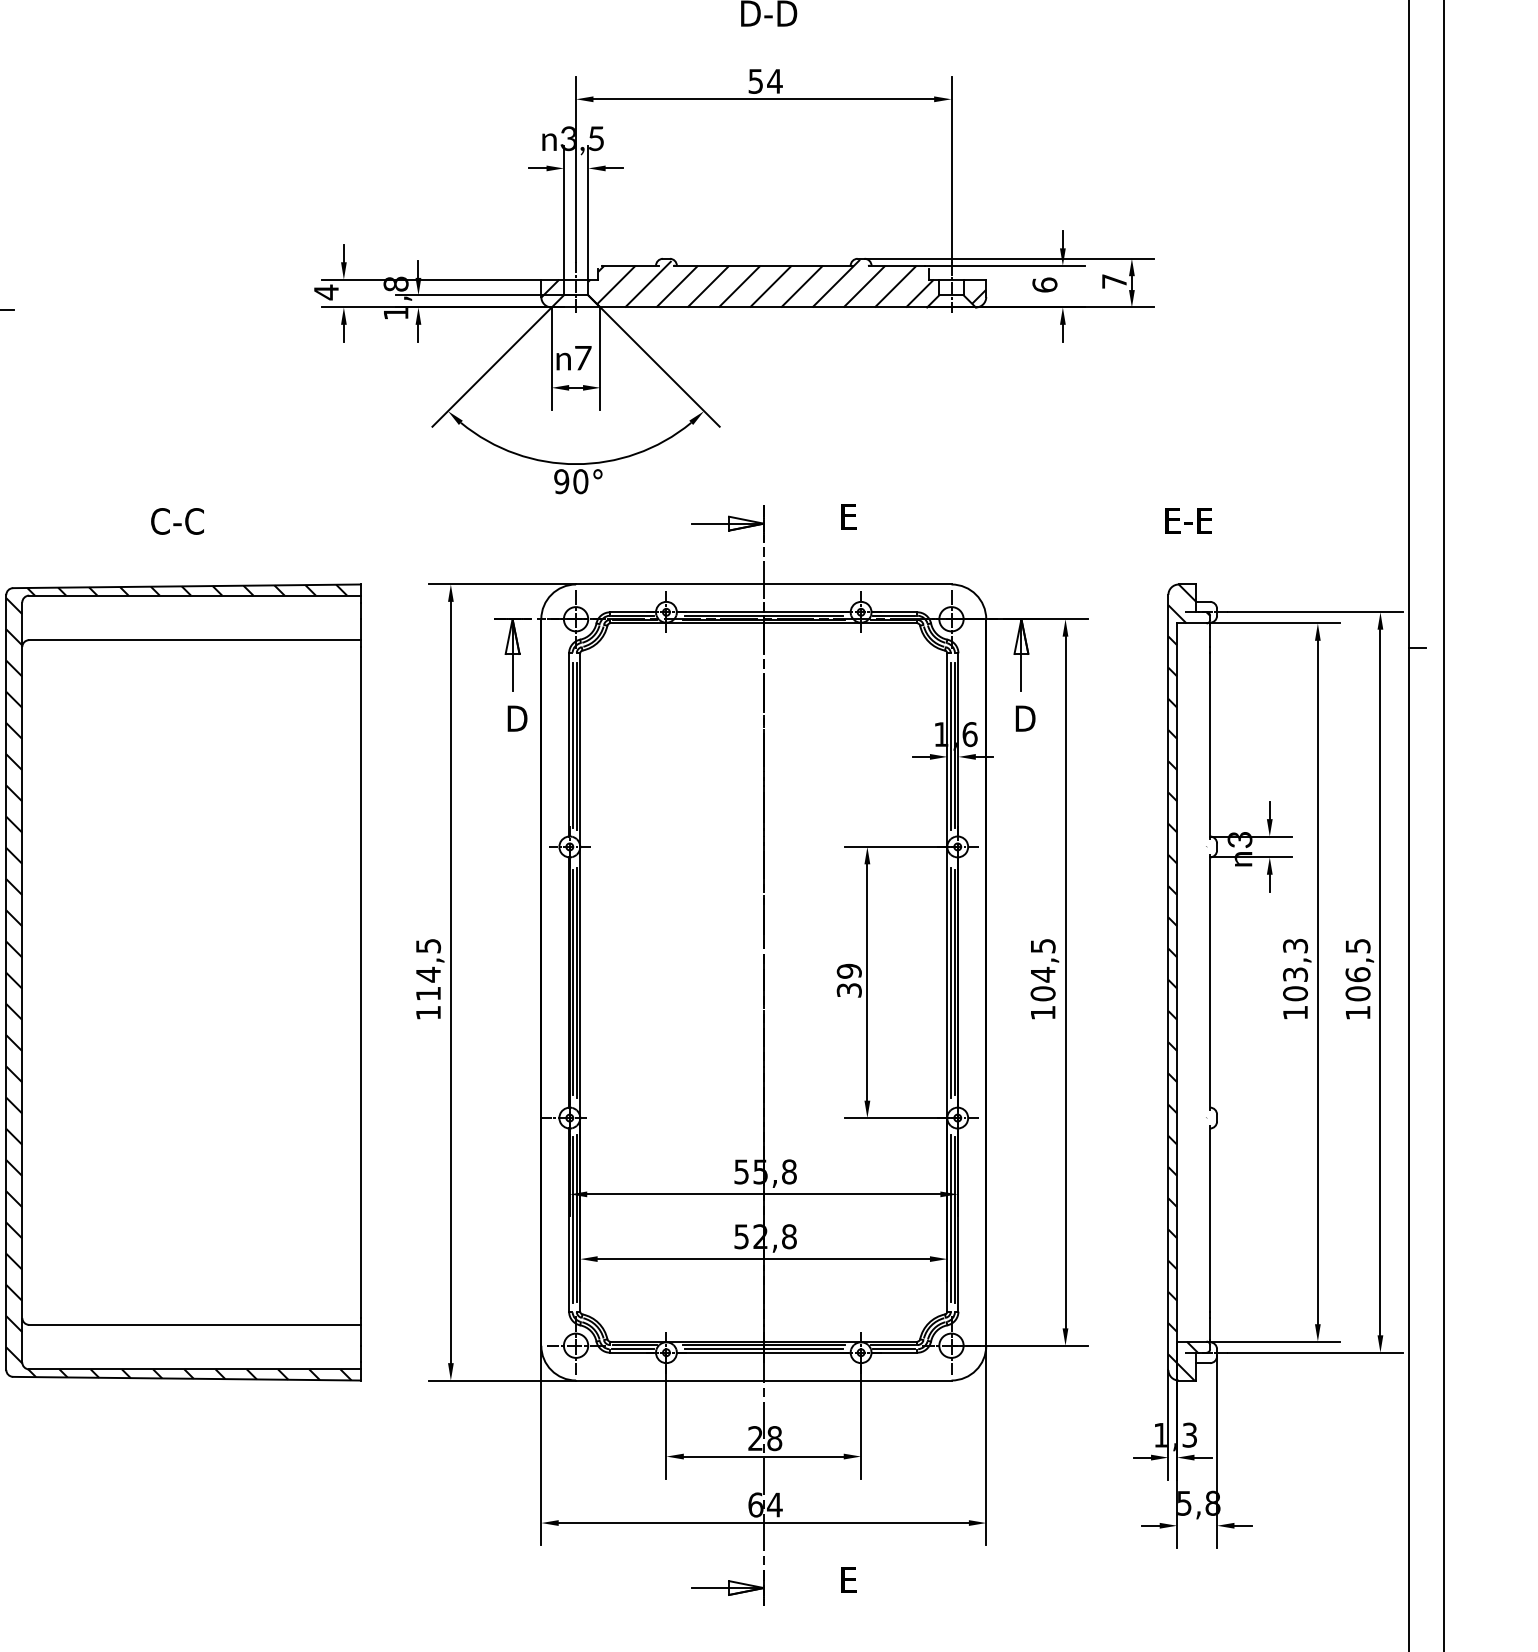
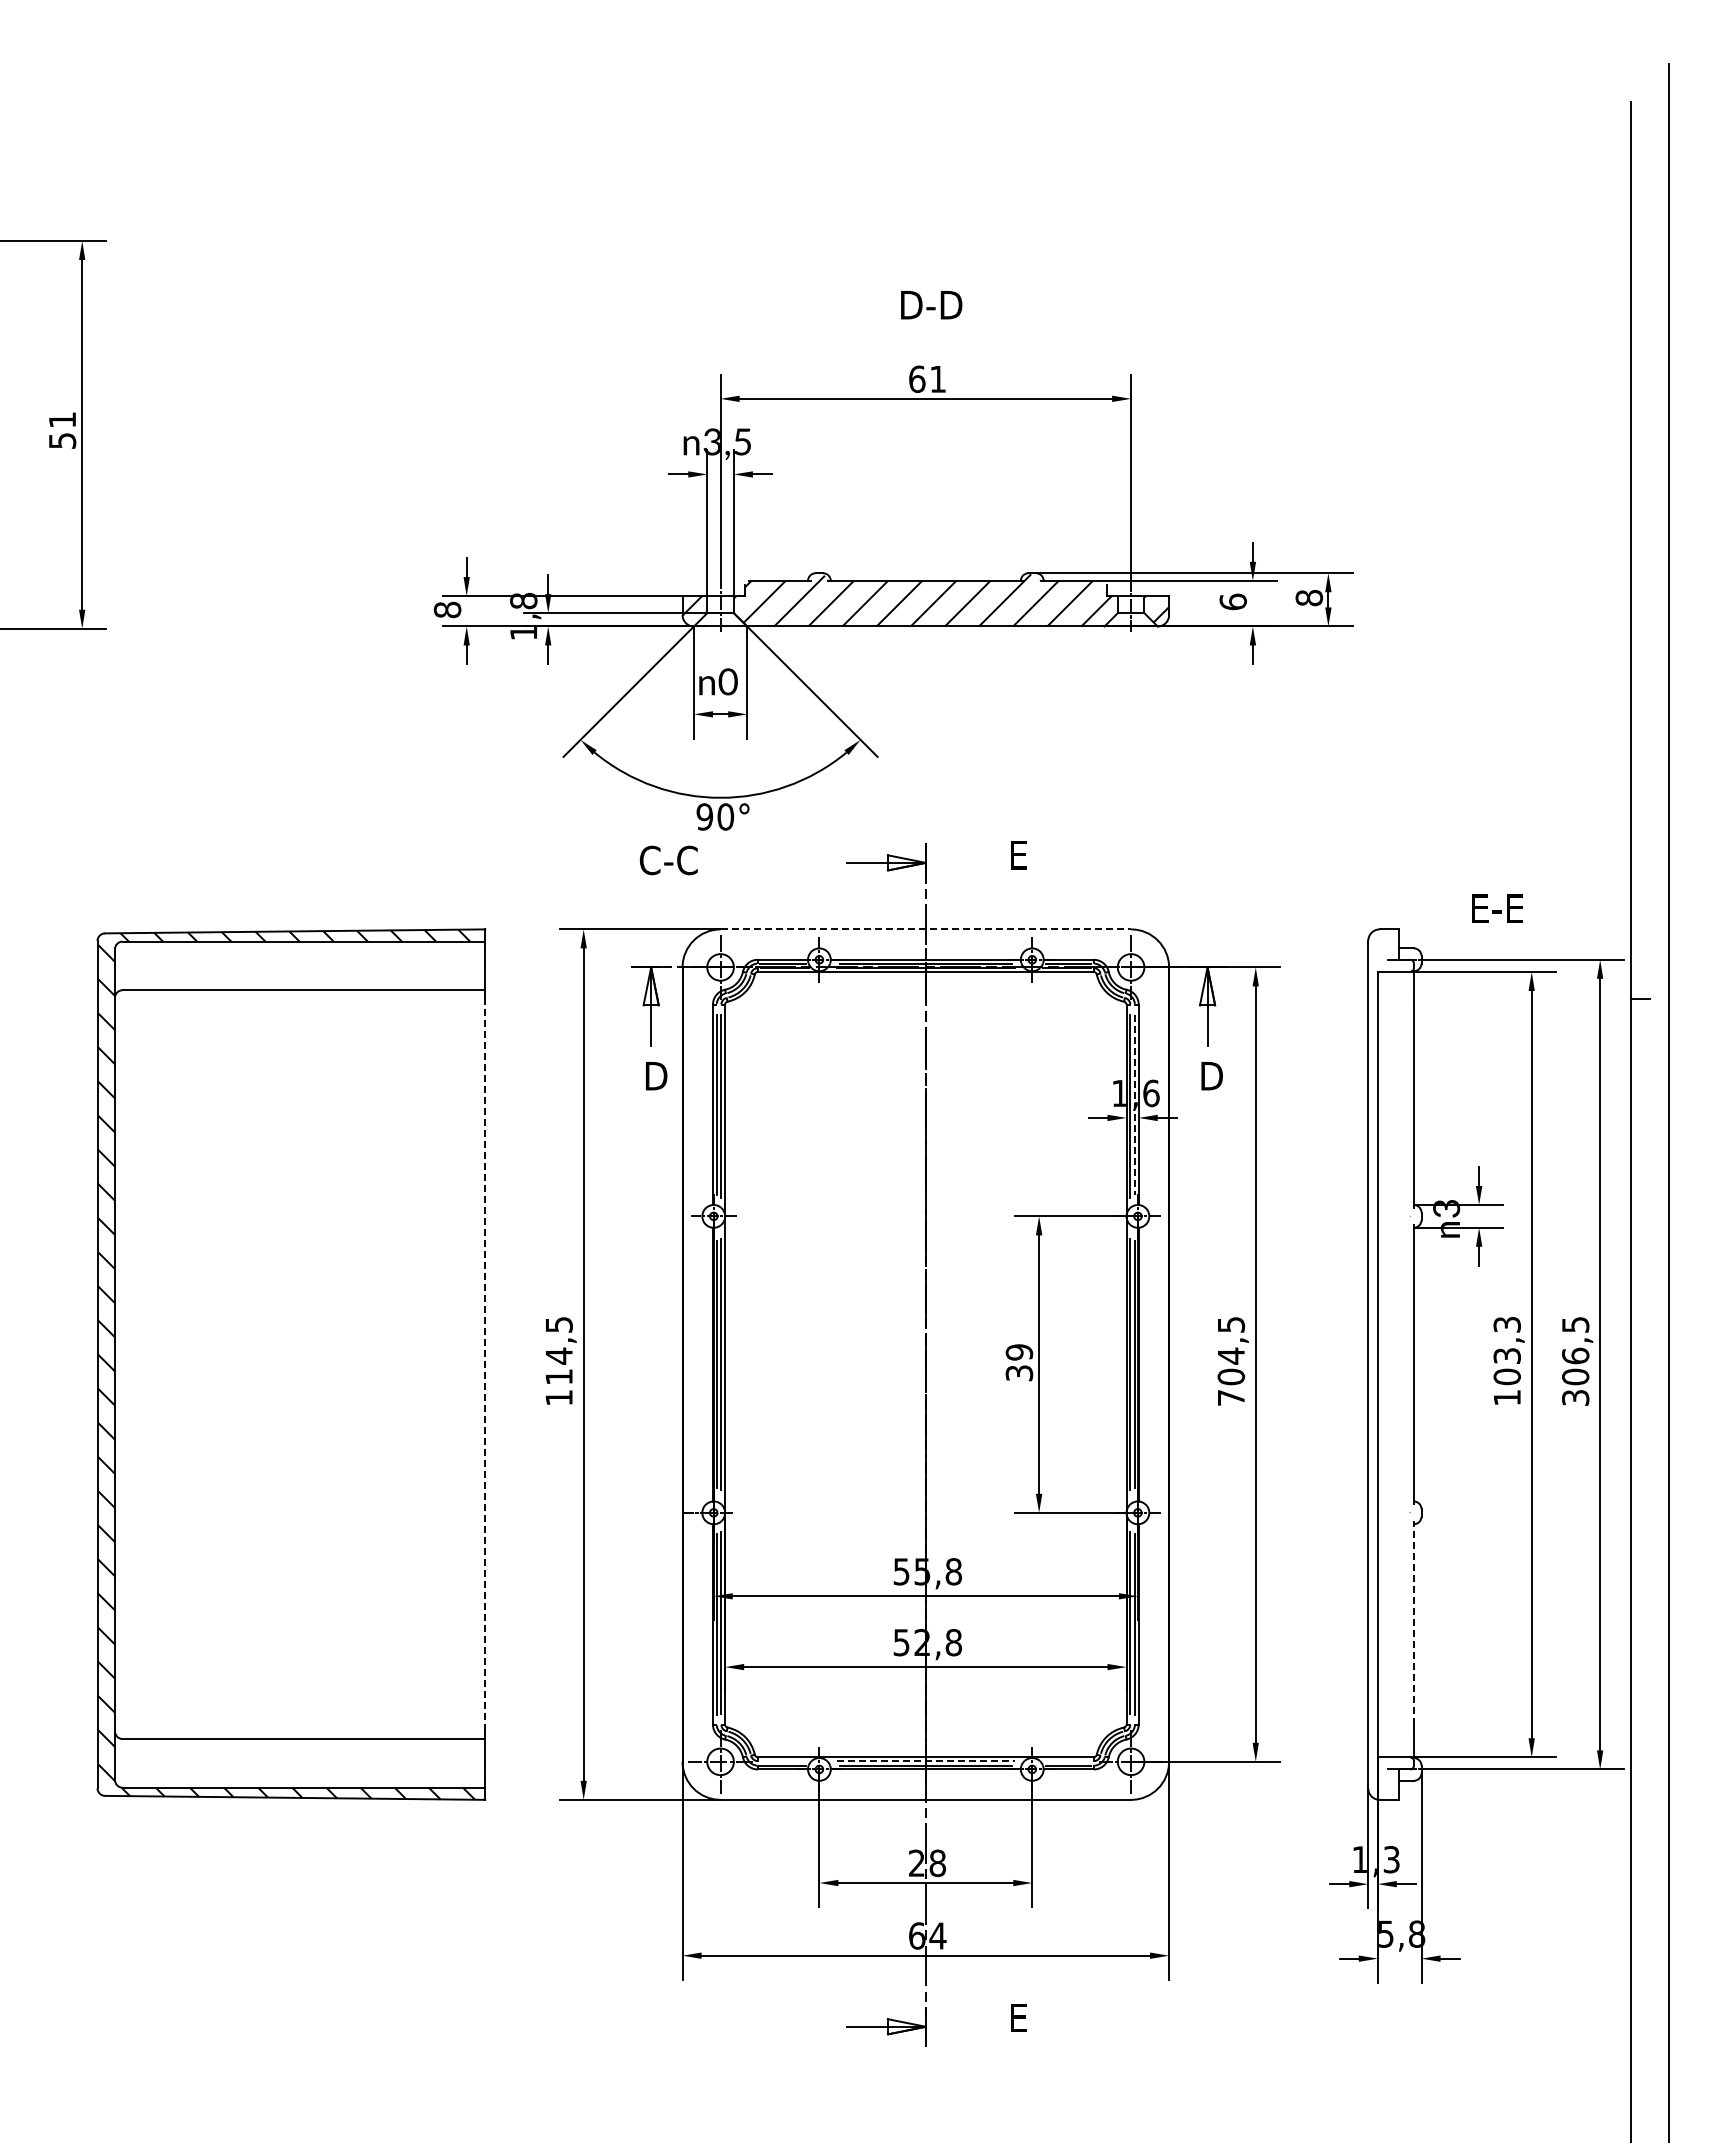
text: (765, 81) -> (927, 379), 54 -> 61
text: (1114, 280) -> (1309, 597), 7 -> 8
text: (326, 291) -> (447, 609), 4 -> 8
text: (582, 357) -> (727, 681), 7 -> 0
text: (1188, 520) -> (1497, 908), moved
text: (177, 521) -> (668, 860), moved
line: (764, 584) -> (926, 929), solid -> dashed
line: (954, 745) -> (1134, 1105), solid -> dashed
line: (361, 982) -> (485, 1364), solid -> dashed
hatch: (1188, 982) -> (1390, 1364), removed
text: (1043, 1012) -> (1231, 1397), 104,5 -> 704,5
text: (1357, 1012) -> (1575, 1397), 106,5 -> 306,5
line: (1209, 1218) -> (1413, 1622), solid -> dashed
line: (634, 1345) -> (784, 1761), removed
line: (763, 1345) -> (925, 1761), solid -> dashed
line: (892, 1345) -> (1066, 1761), removed

